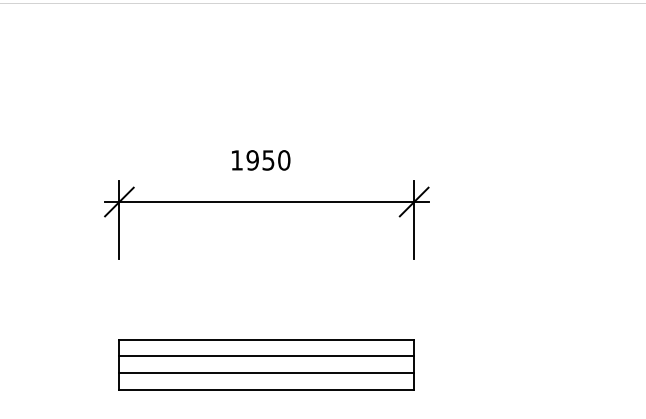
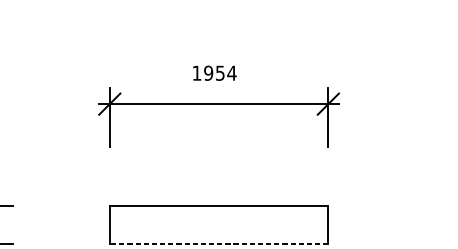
text: (283, 160) -> (231, 73), 1950 -> 1954
line: (266, 356) -> (218, 218), removed
line: (266, 373) -> (218, 231), removed
line: (266, 390) -> (218, 243), solid -> dashed

